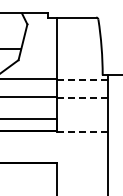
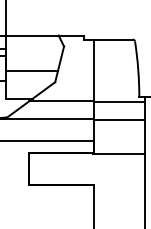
line: (82, 79) -> (119, 101), dashed -> solid
line: (82, 97) -> (119, 119), dashed -> solid
line: (82, 131) -> (119, 153), dashed -> solid

